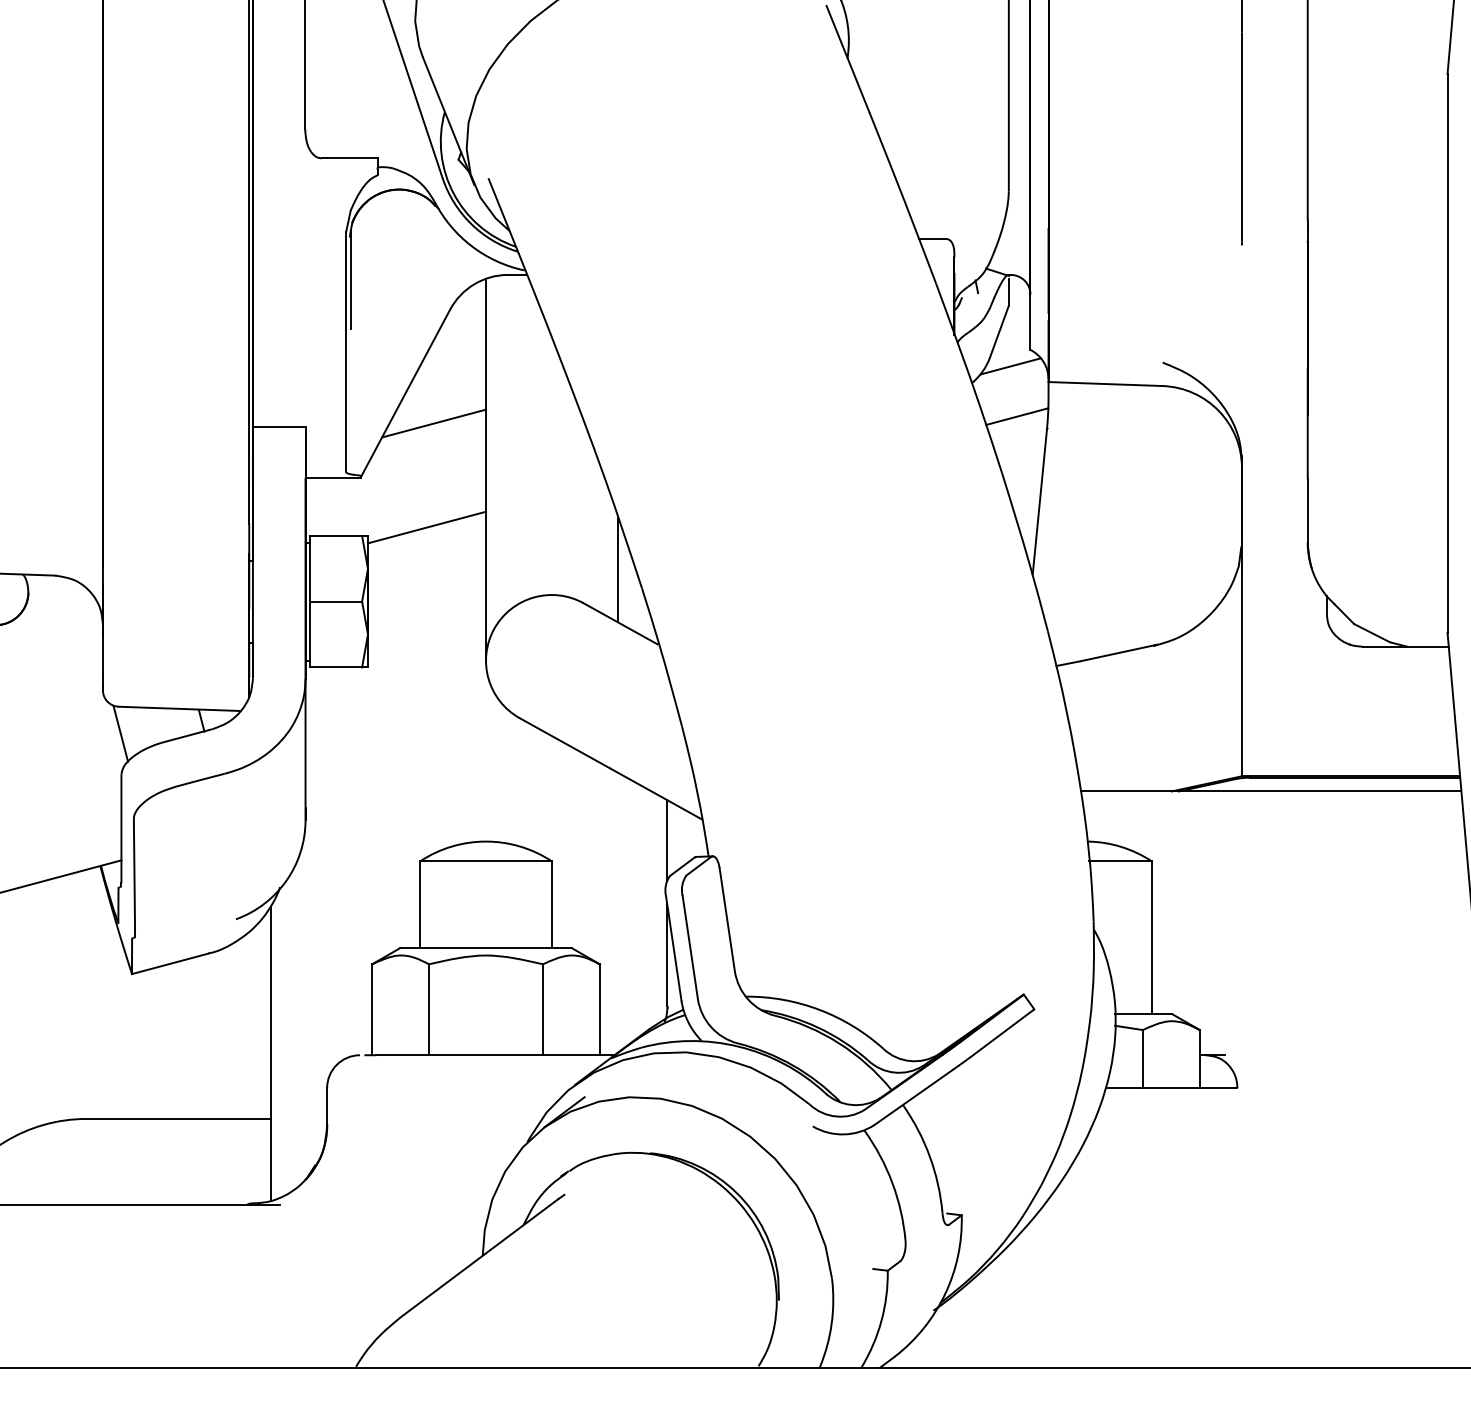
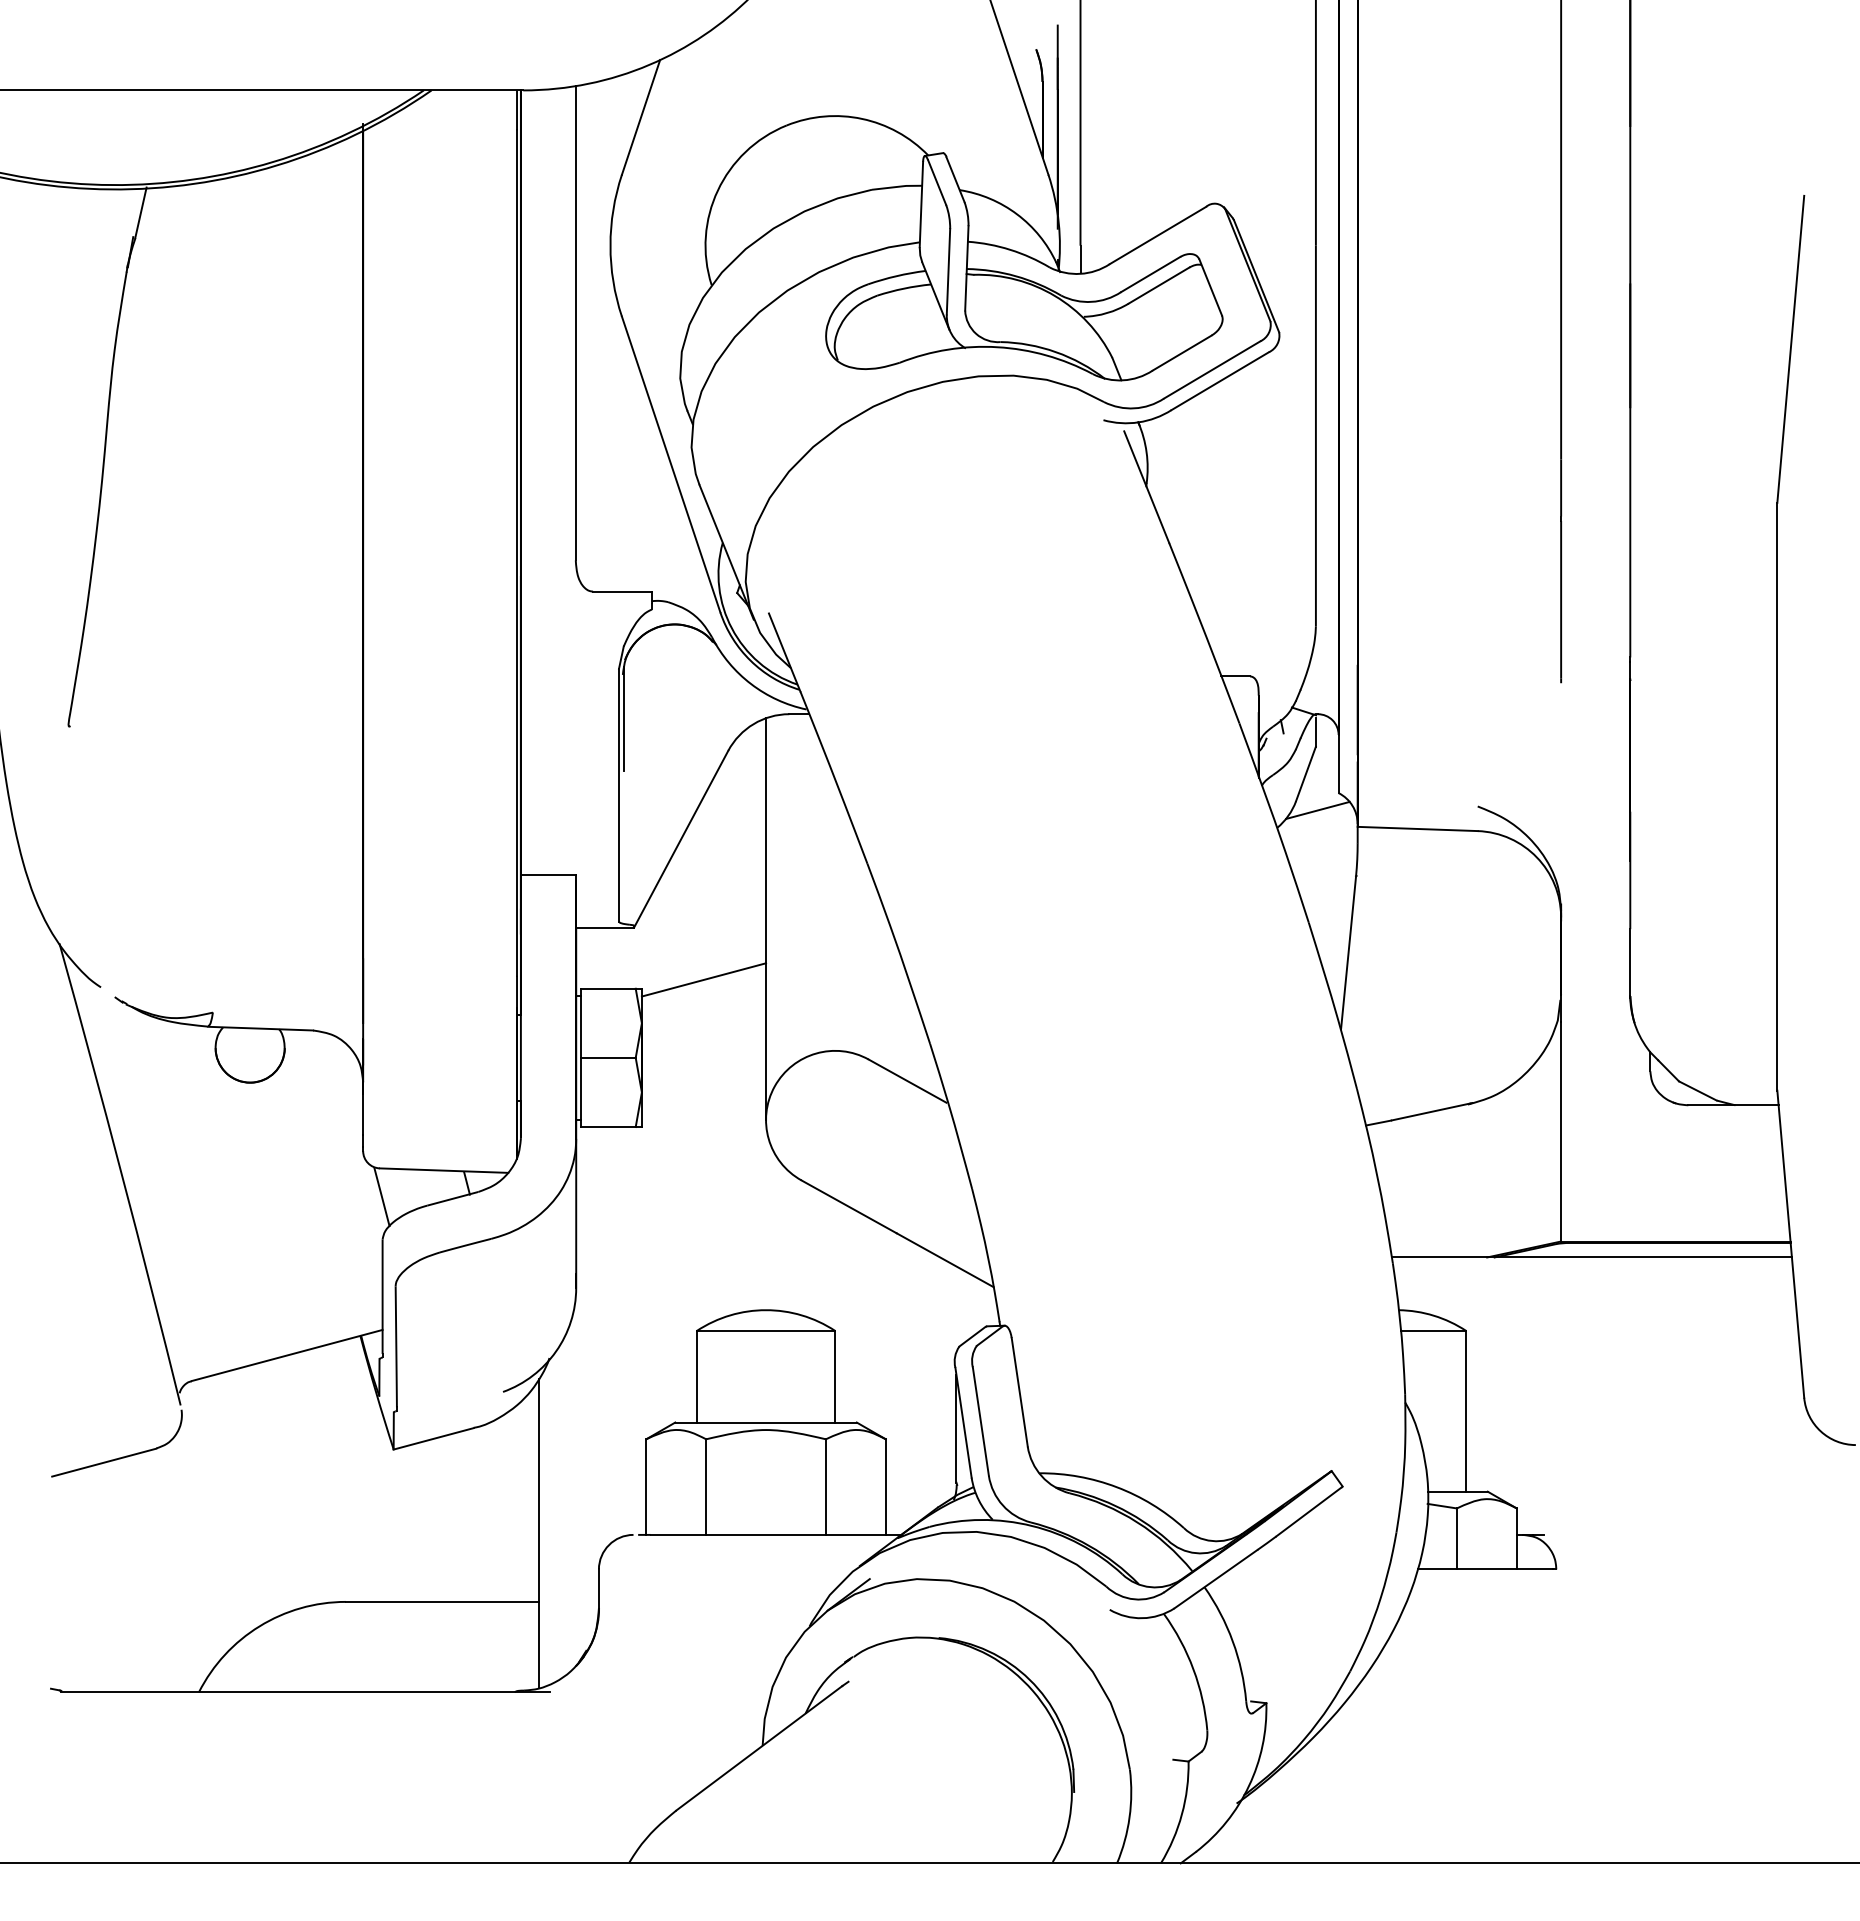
line: (1017, 416) -> (1324, 863), removed
line: (434, 423) -> (711, 870), removed
line: (617, 568) -> (904, 1023), removed
line: (667, 839) -> (956, 1308), removed

